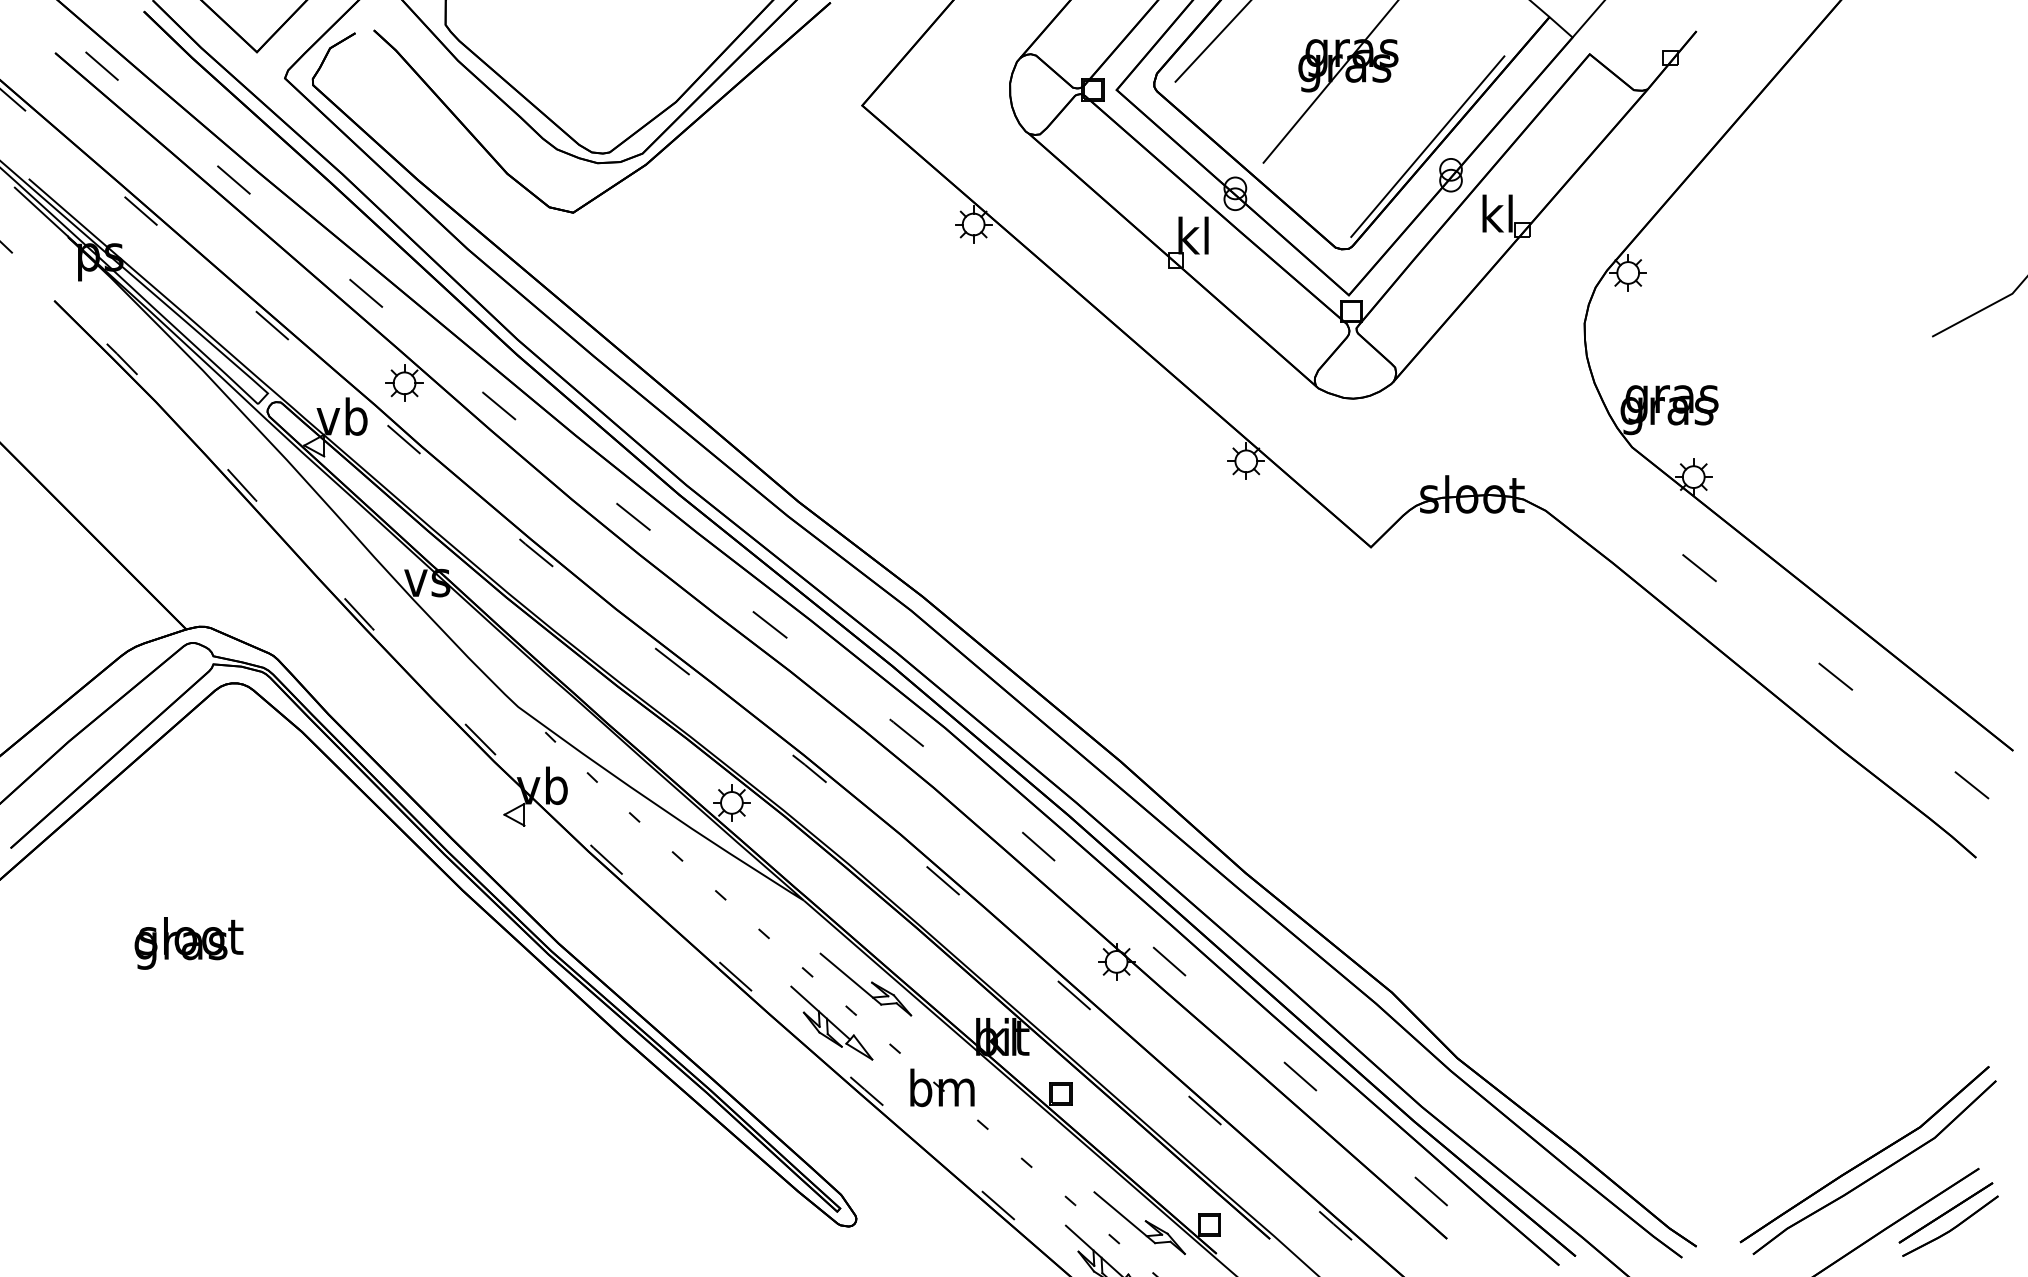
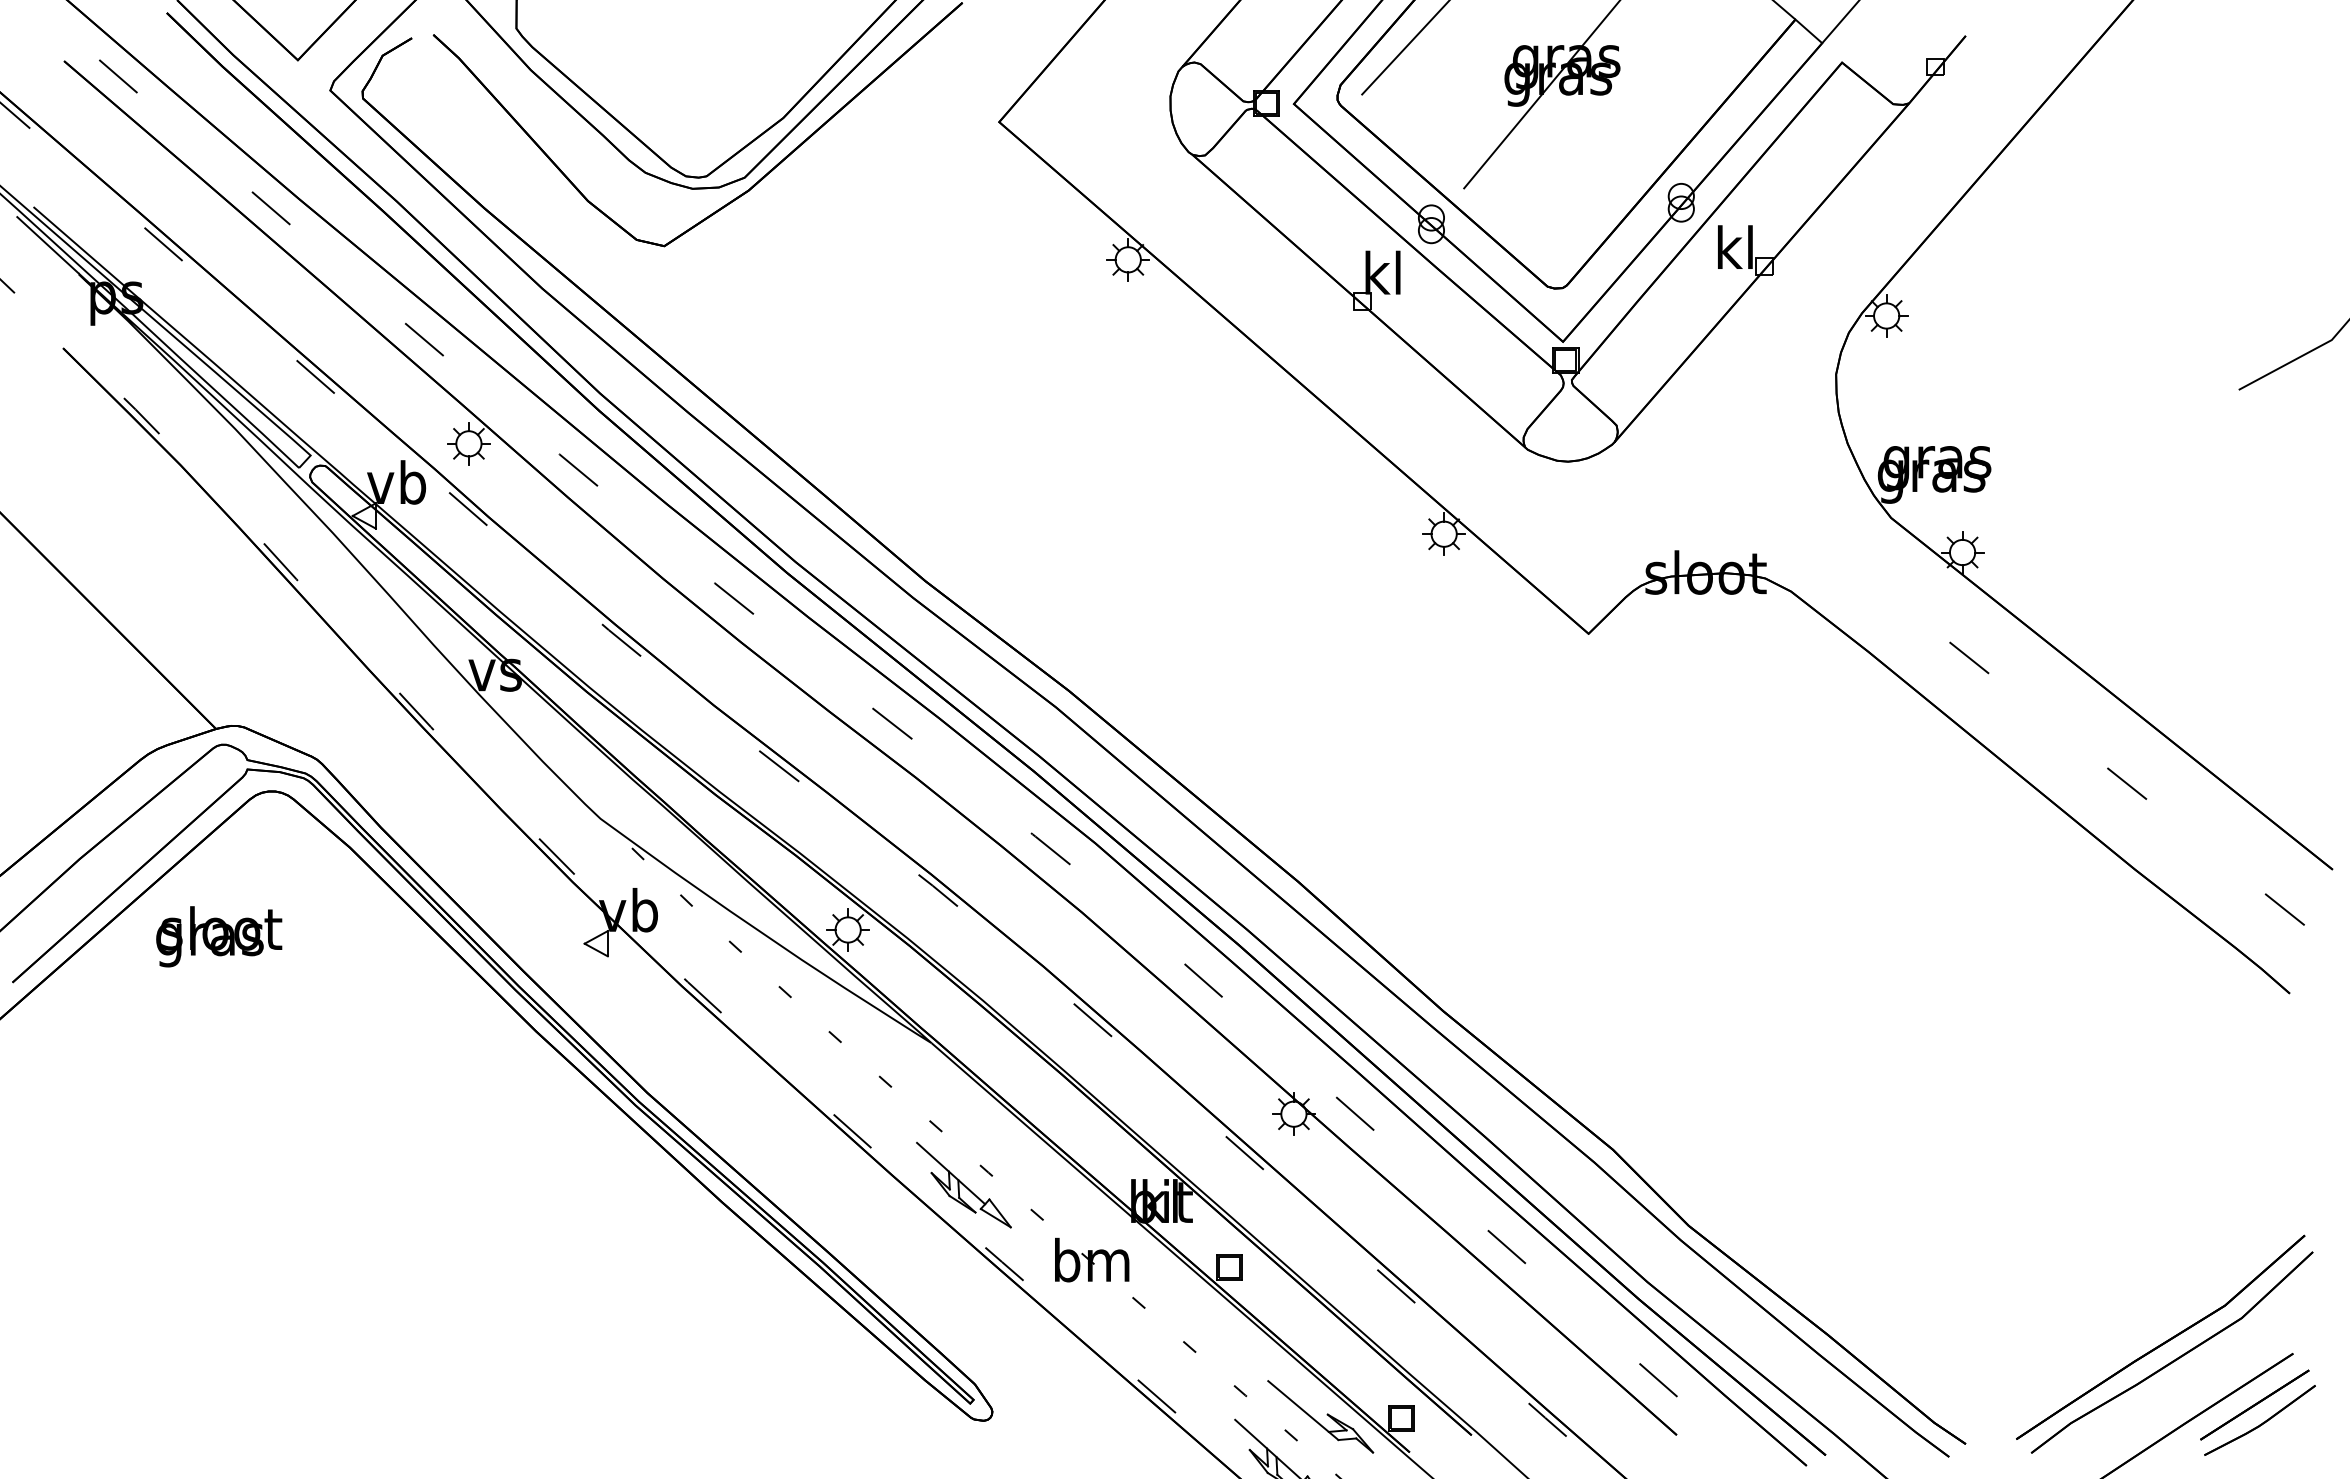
line: (1427, 146) -> (1654, 169), removed
text: (189, 943) -> (219, 936), moved
part: (865, 984) -> (1002, 1140), removed

